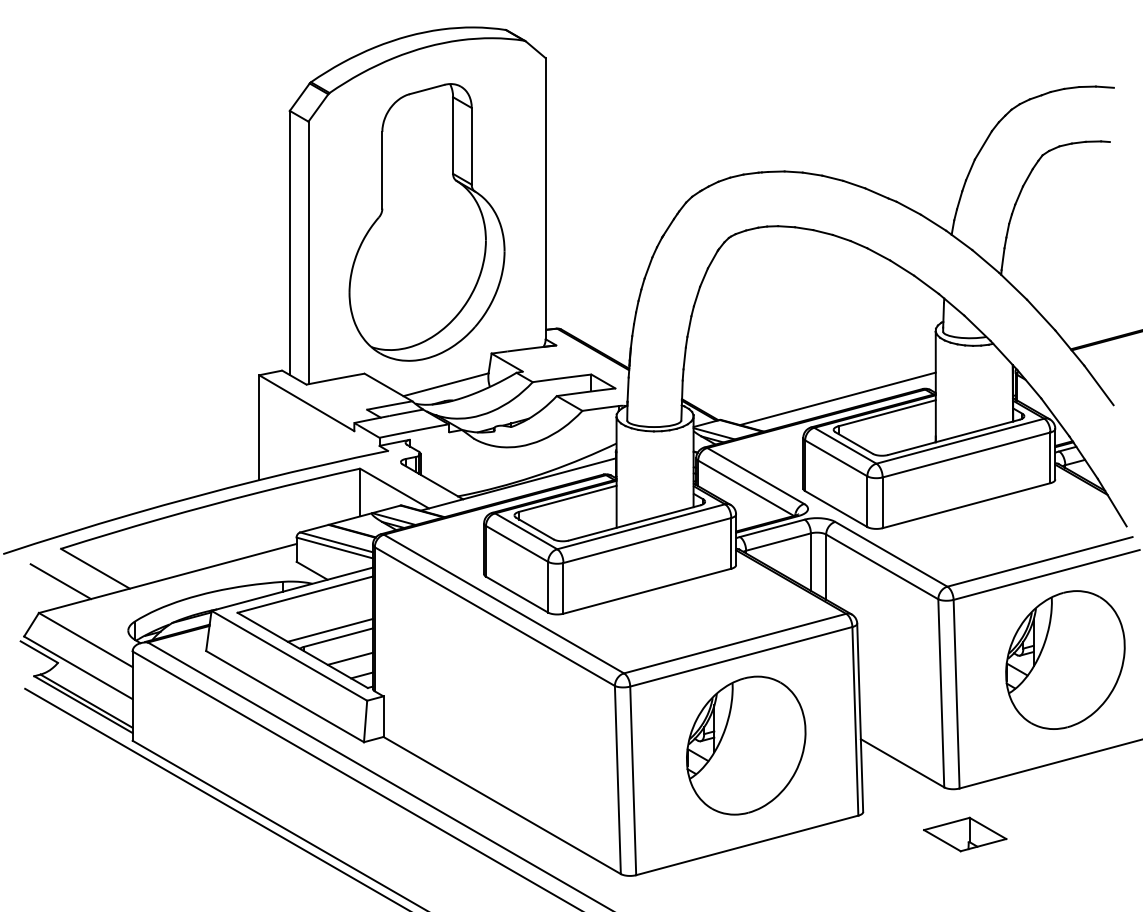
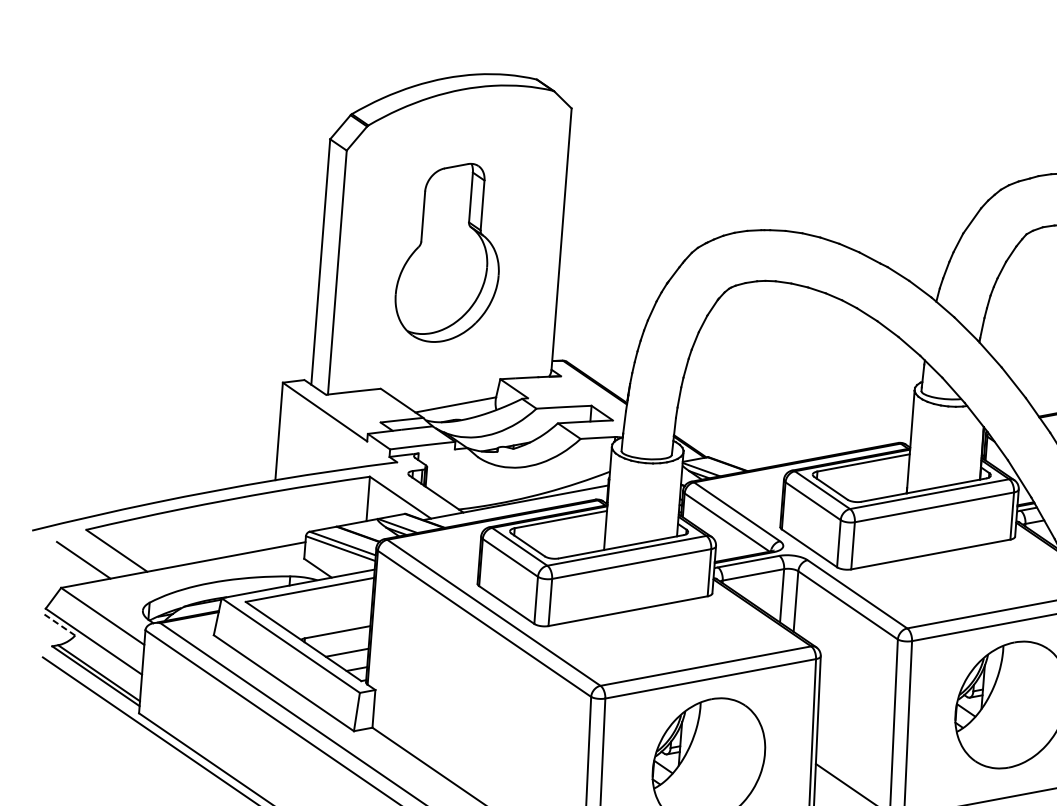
part: (426, 222) -> (449, 252), size x0.7
line: (837, 398) -> (818, 445), removed
line: (329, 629) -> (329, 624), removed
line: (39, 652) -> (58, 624), solid -> dashed

